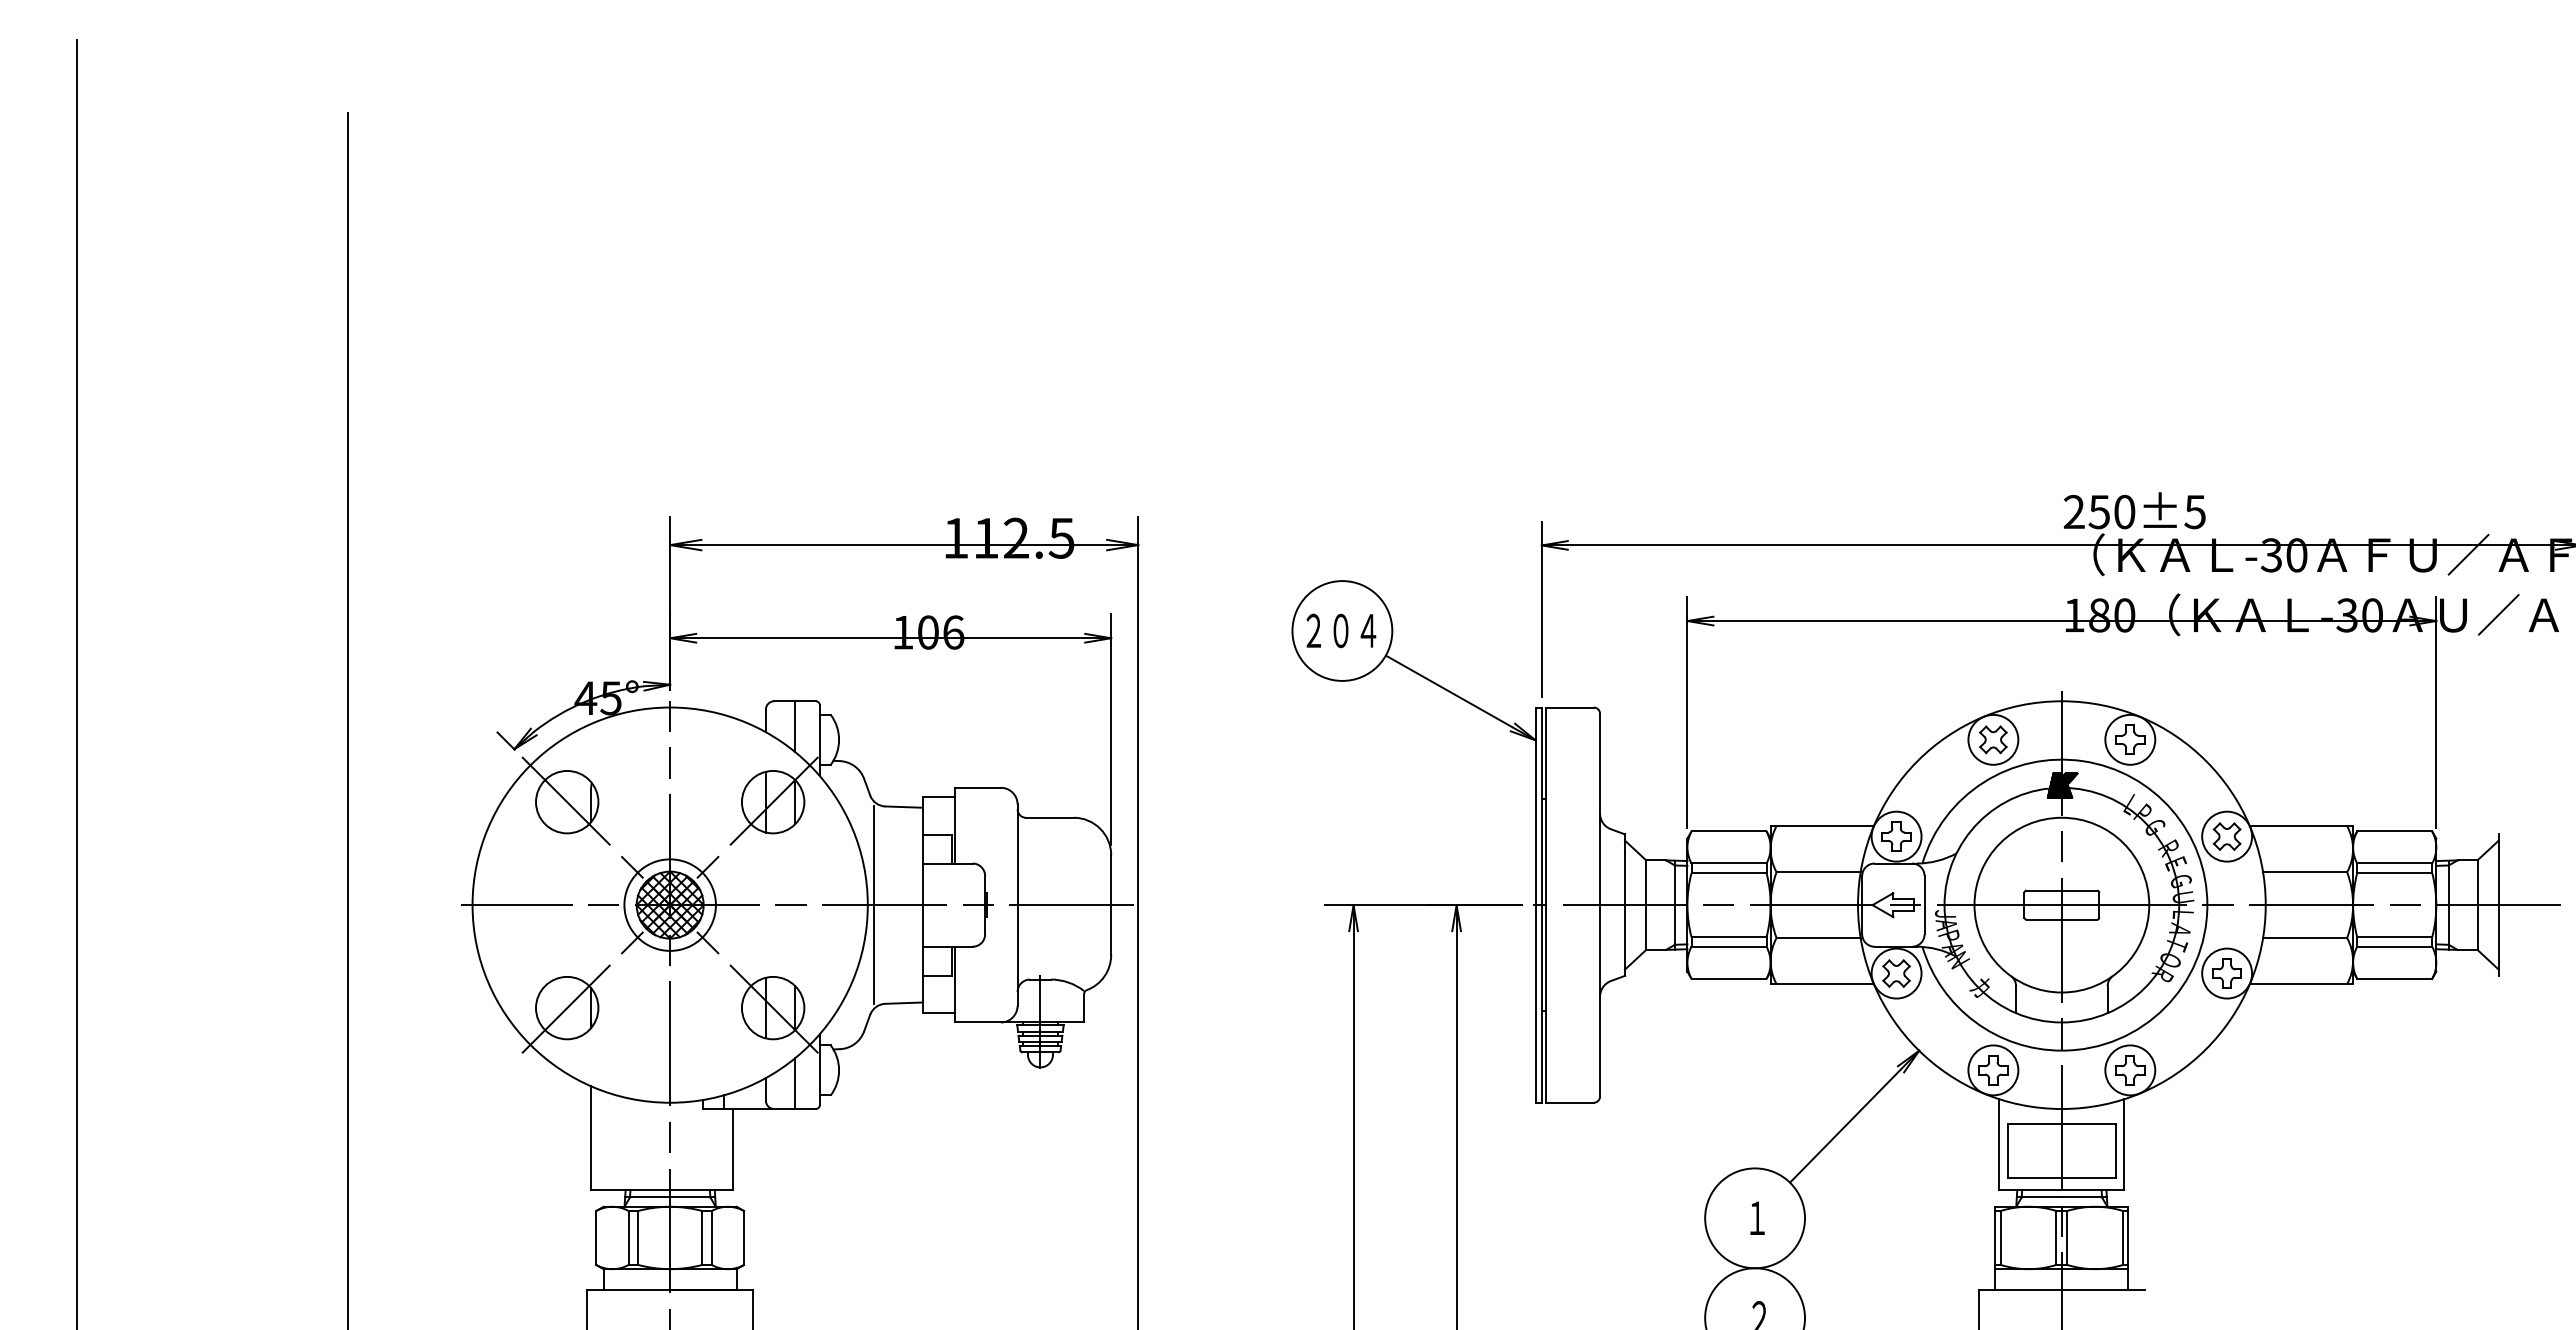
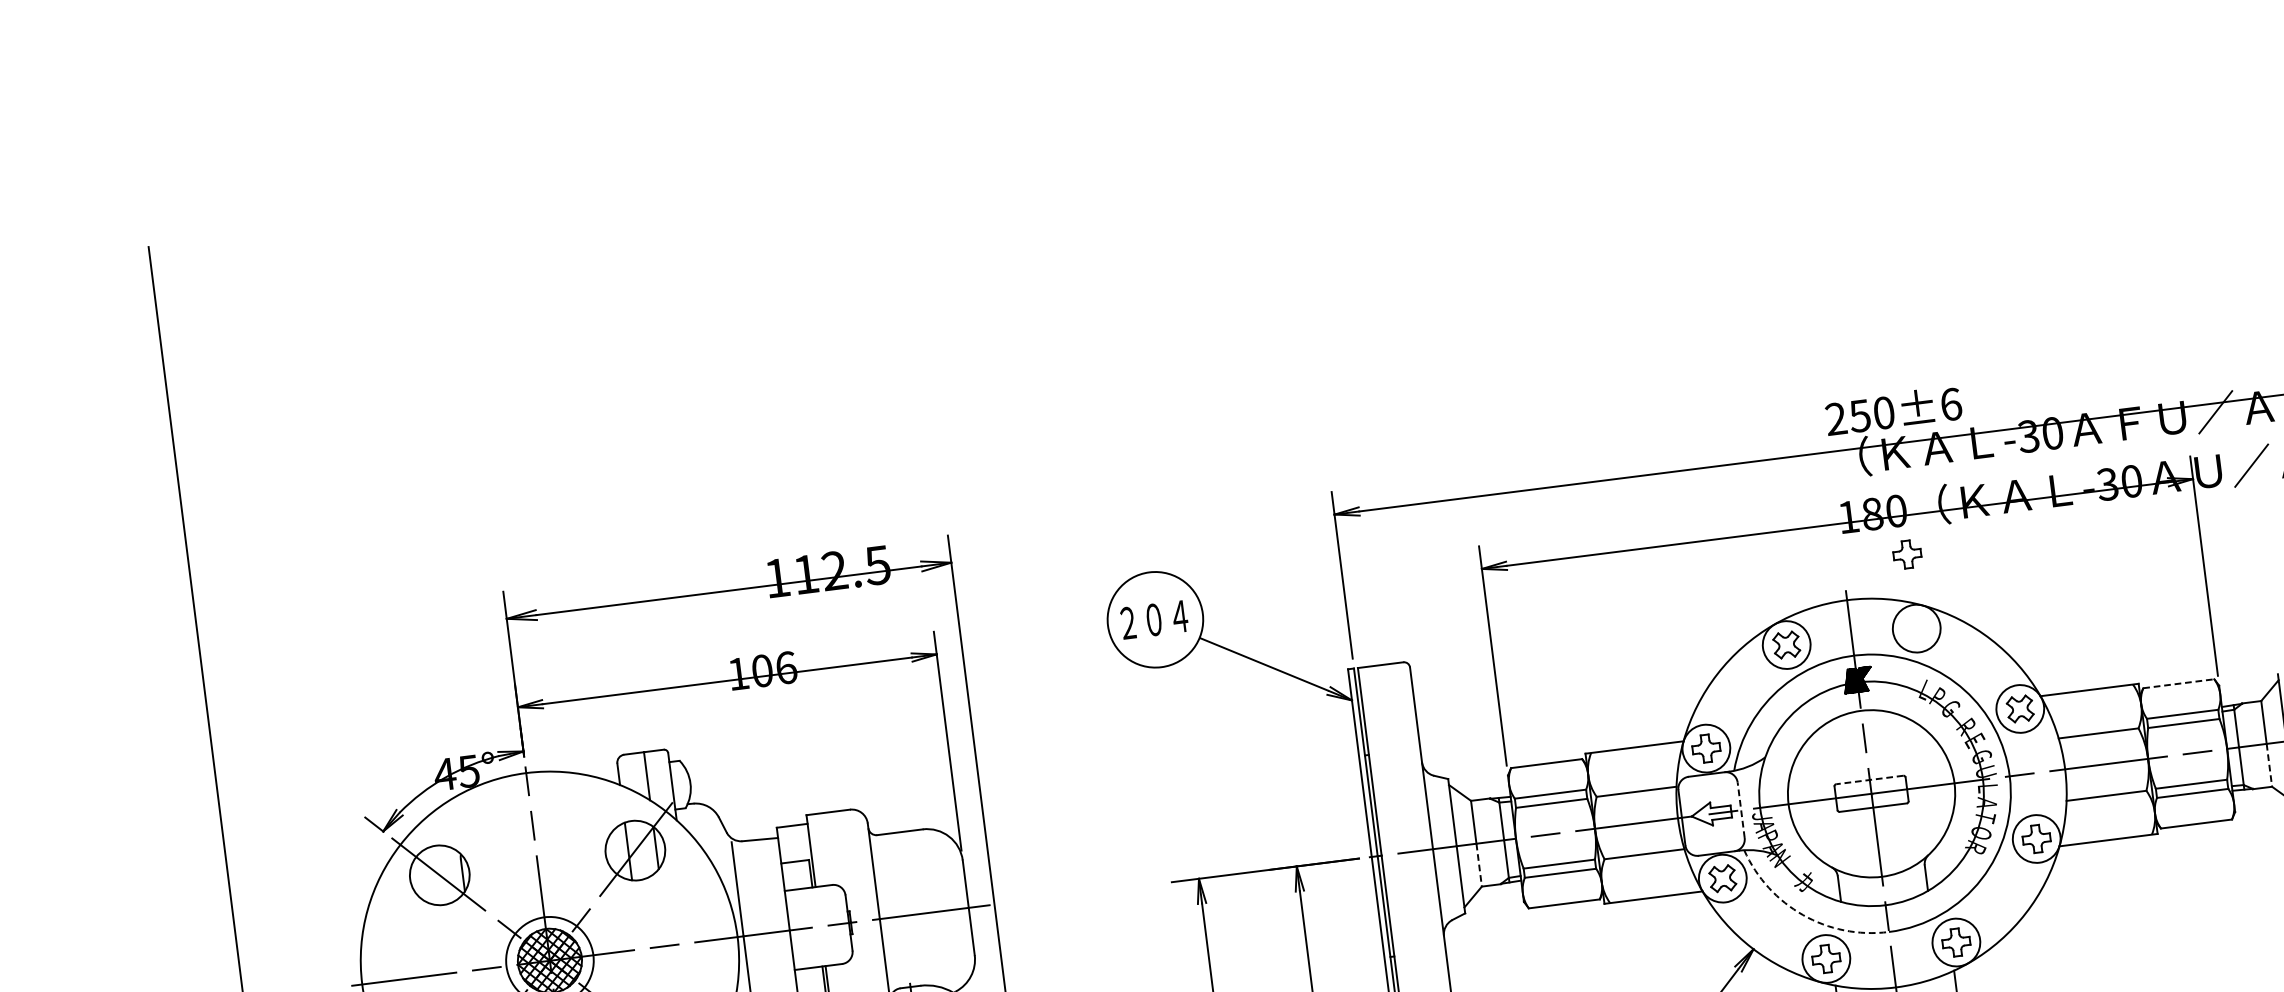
text: (2195, 511) -> (1951, 403), 250±5 -> 250±6
part: (2130, 739) -> (1907, 554), moved
line: (2395, 831) -> (2179, 683), solid -> dashed
line: (2061, 890) -> (1869, 779), solid -> dashed
line: (1924, 904) -> (1741, 809), solid -> dashed
line: (1645, 927) -> (1478, 865), solid -> dashed
line: (2477, 927) -> (2268, 765), solid -> dashed
arc: (1975, 1021) -> (1803, 914), solid -> dashed

